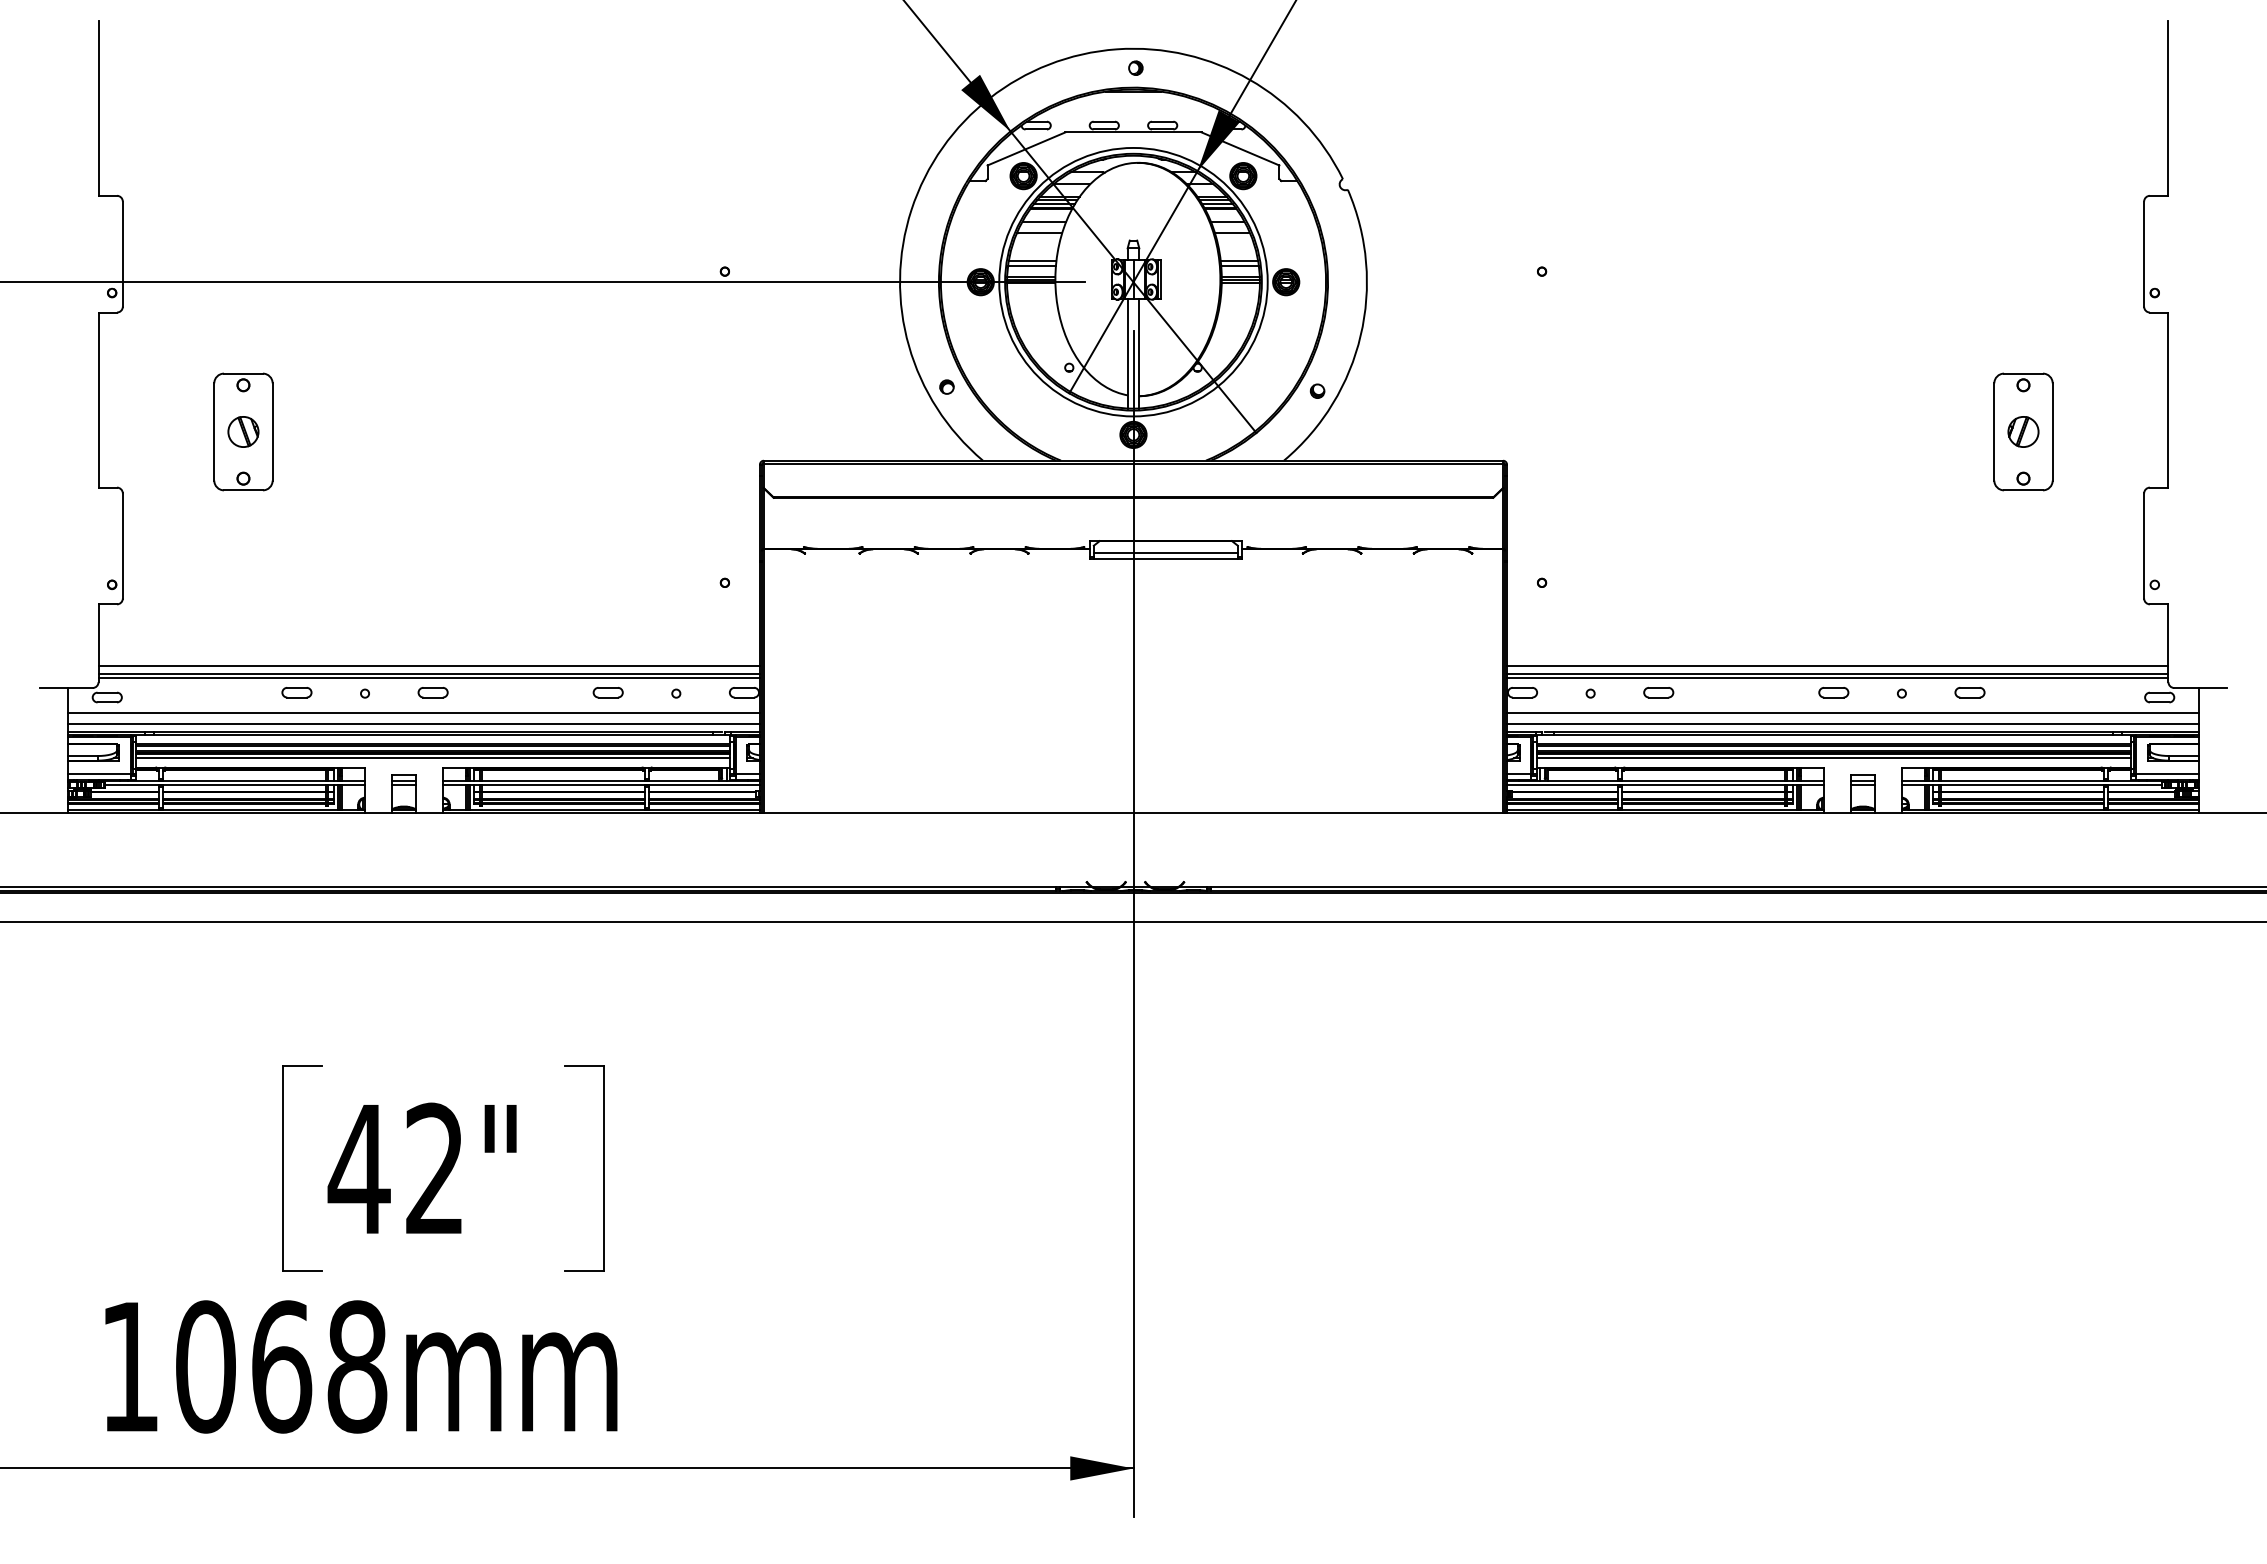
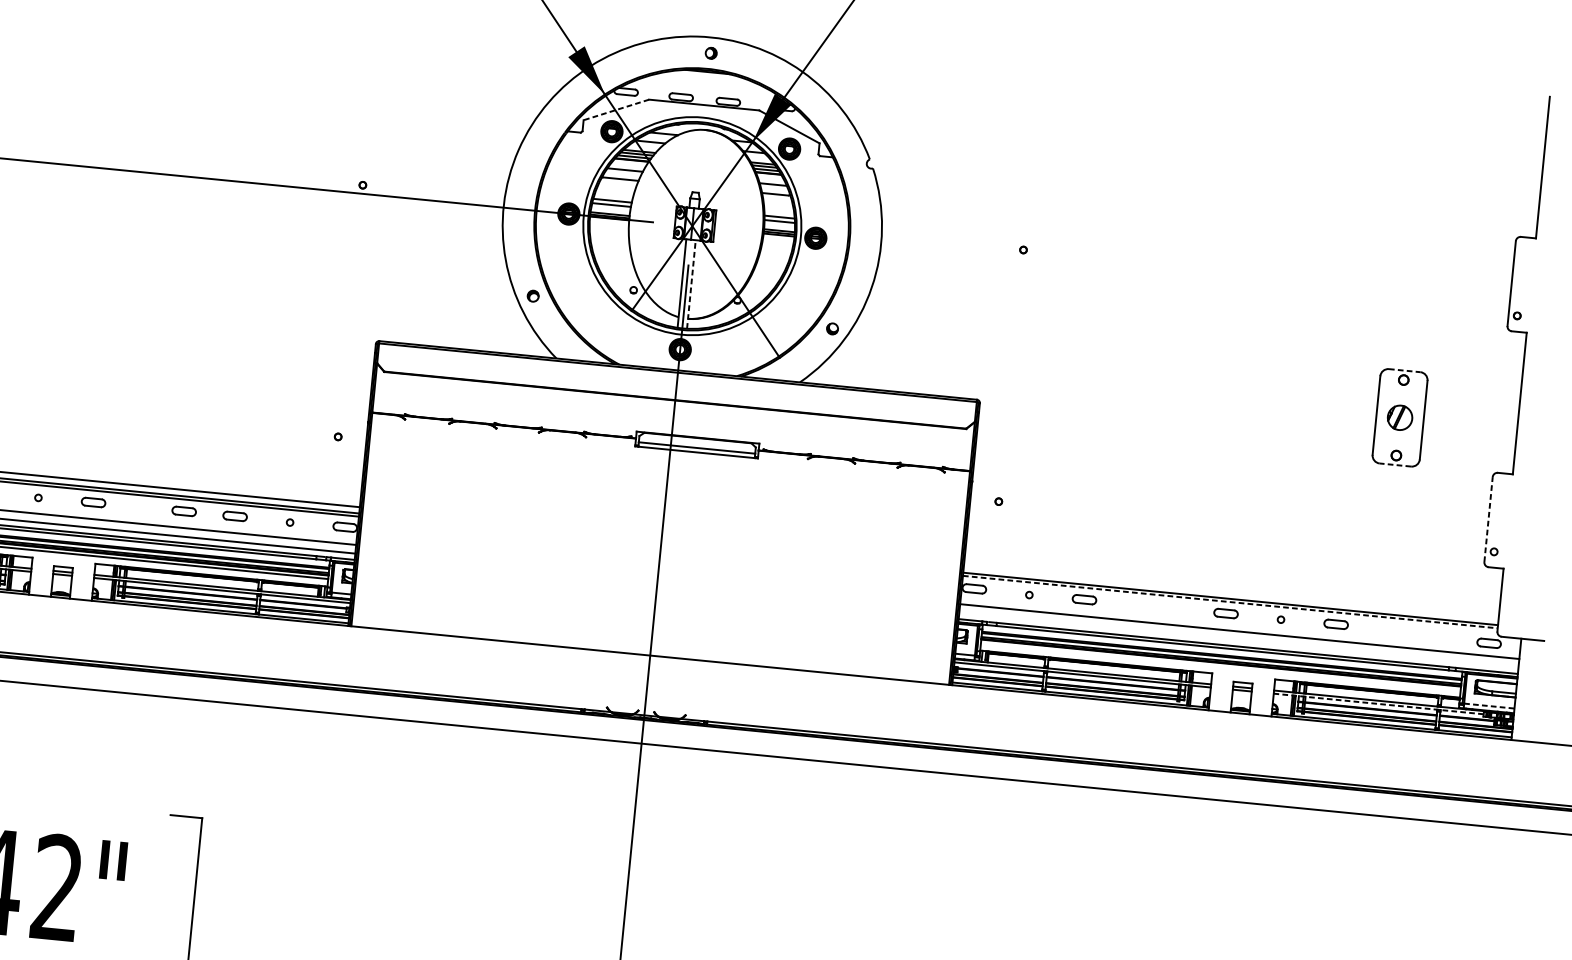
line: (1026, 149) -> (616, 110), solid -> dashed
line: (1139, 353) -> (691, 284), solid -> dashed
line: (2024, 373) -> (1405, 370), solid -> dashed
line: (2023, 490) -> (1395, 465), solid -> dashed
line: (2144, 546) -> (1488, 520), solid -> dashed
line: (1837, 666) -> (1231, 592), removed
line: (1837, 678) -> (1230, 602), solid -> dashed
part: (544, 692) -> (183, 511), added
line: (1852, 723) -> (1238, 639), removed
line: (1833, 758) -> (1220, 666), removed
line: (2167, 774) -> (1489, 706), solid -> dashed
line: (2031, 785) -> (1378, 704), solid -> dashed

